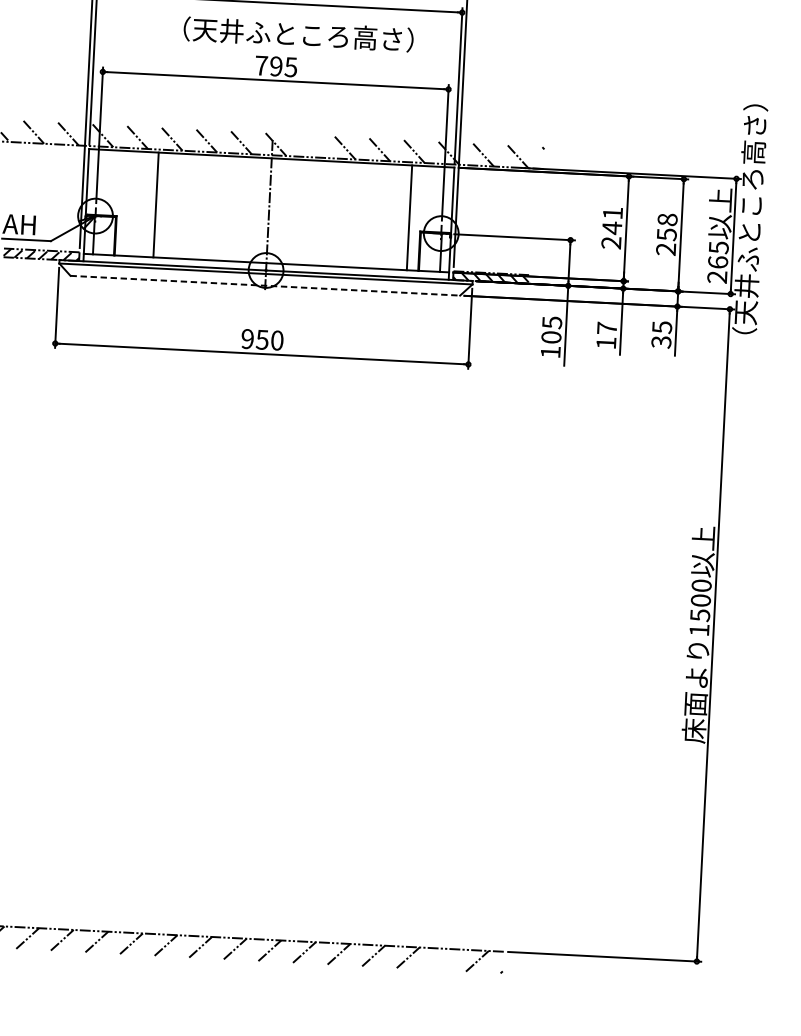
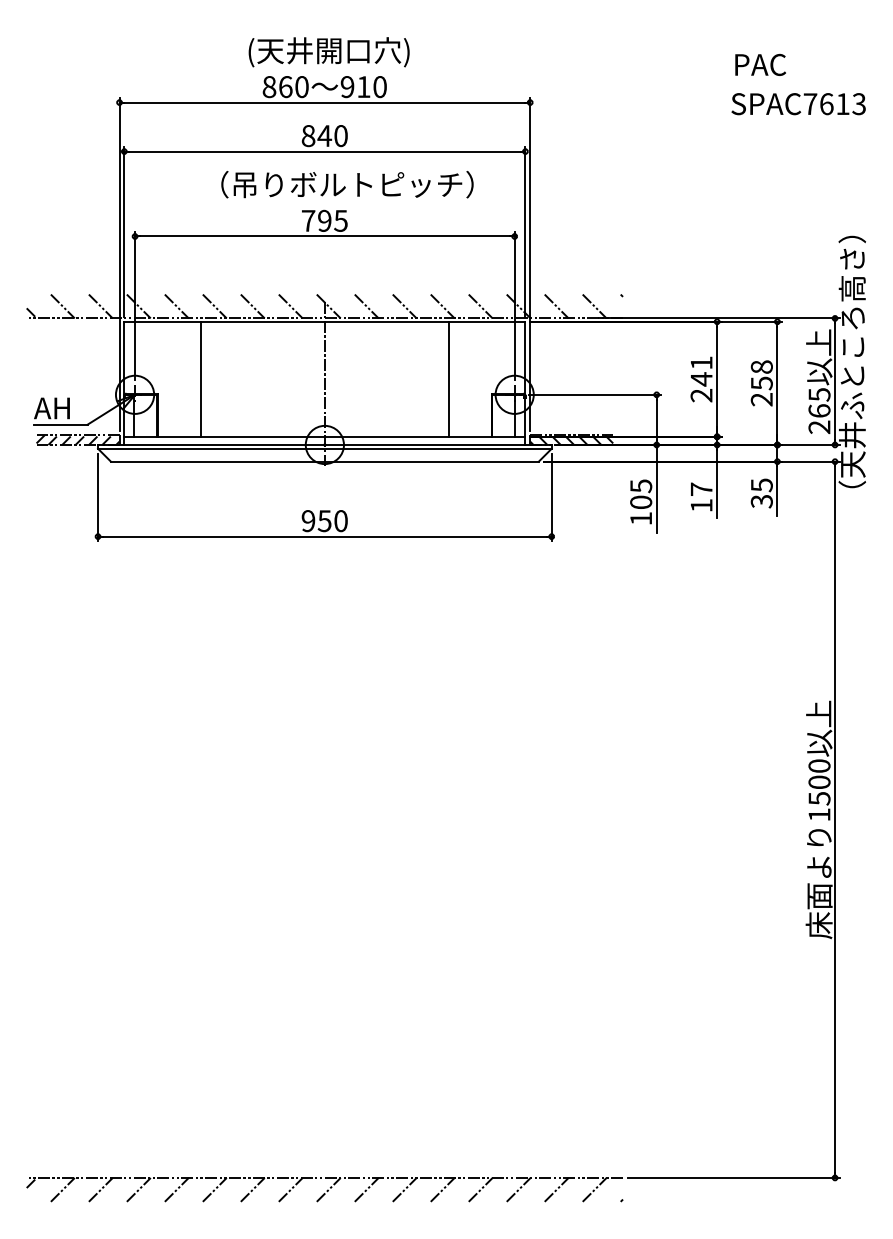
text: (297, 34) -> (346, 184), （天井ふところ高さ） -> （吊りボルトピッチ）
line: (310, 146) -> (366, 306), added
line: (409, 217) -> (449, 378), moved
line: (264, 285) -> (324, 461), dashed -> solid
line: (442, 959) -> (556, 1189), added

